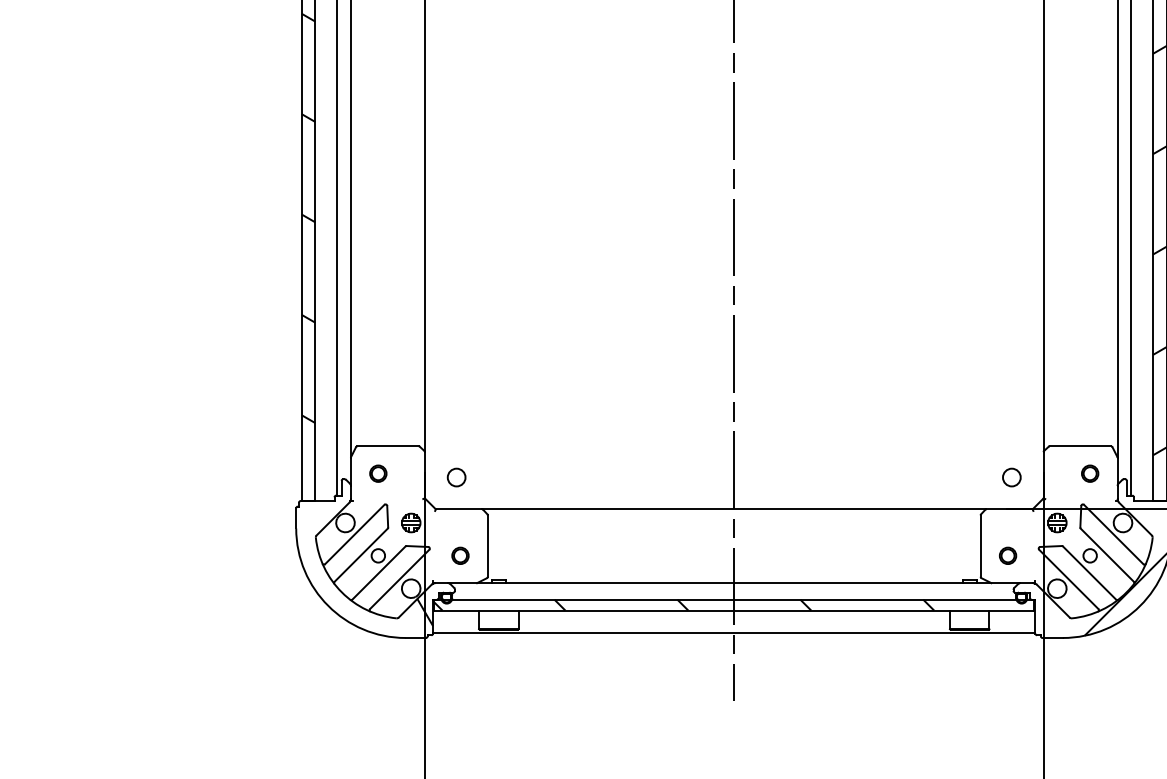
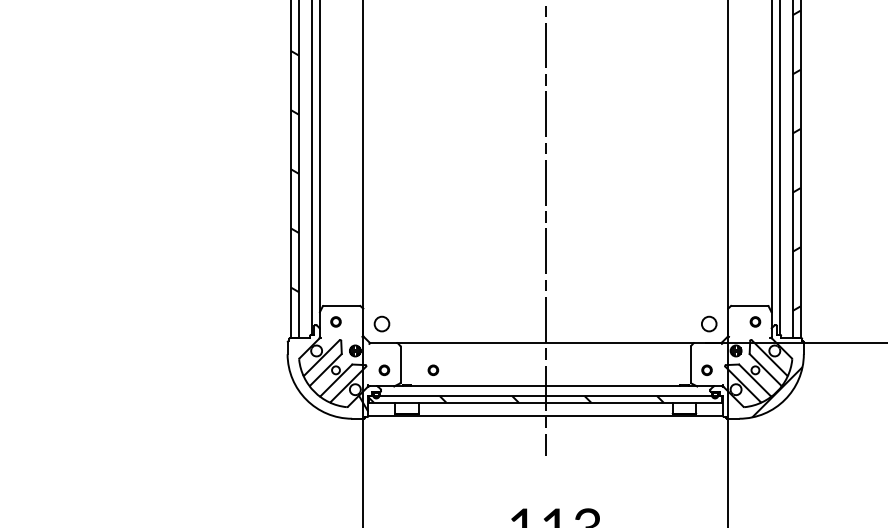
circle: (457, 478) -> (382, 324), size x1.4
circle: (1012, 478) -> (709, 324), size x1.4
part: (543, 556) -> (433, 370), added

